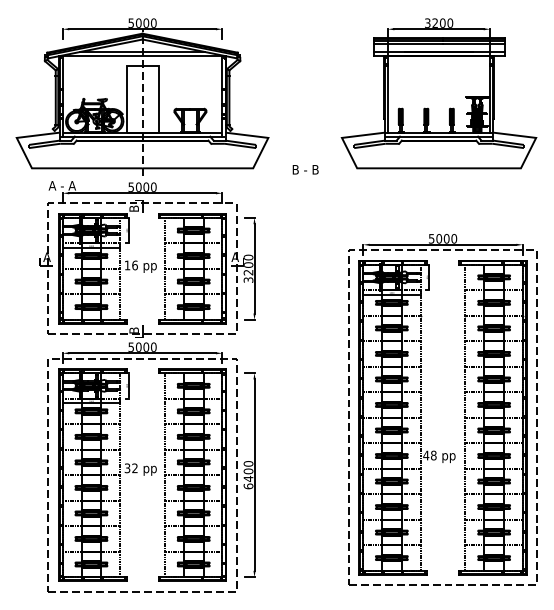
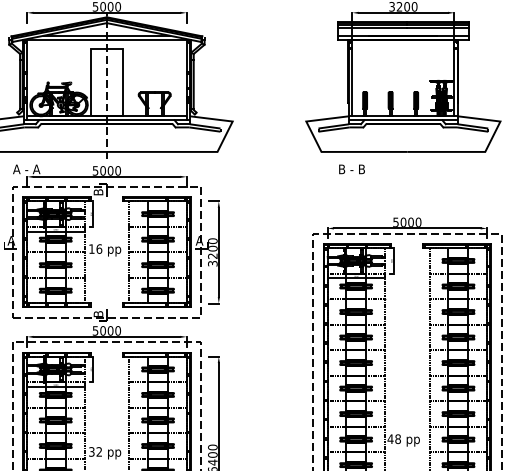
text: (305, 169) -> (351, 169), moved

